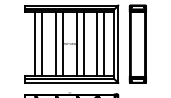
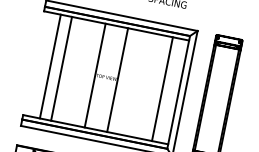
line: (55, 44) -> (83, 73), removed
line: (83, 44) -> (128, 82), removed
line: (97, 44) -> (151, 87), removed

